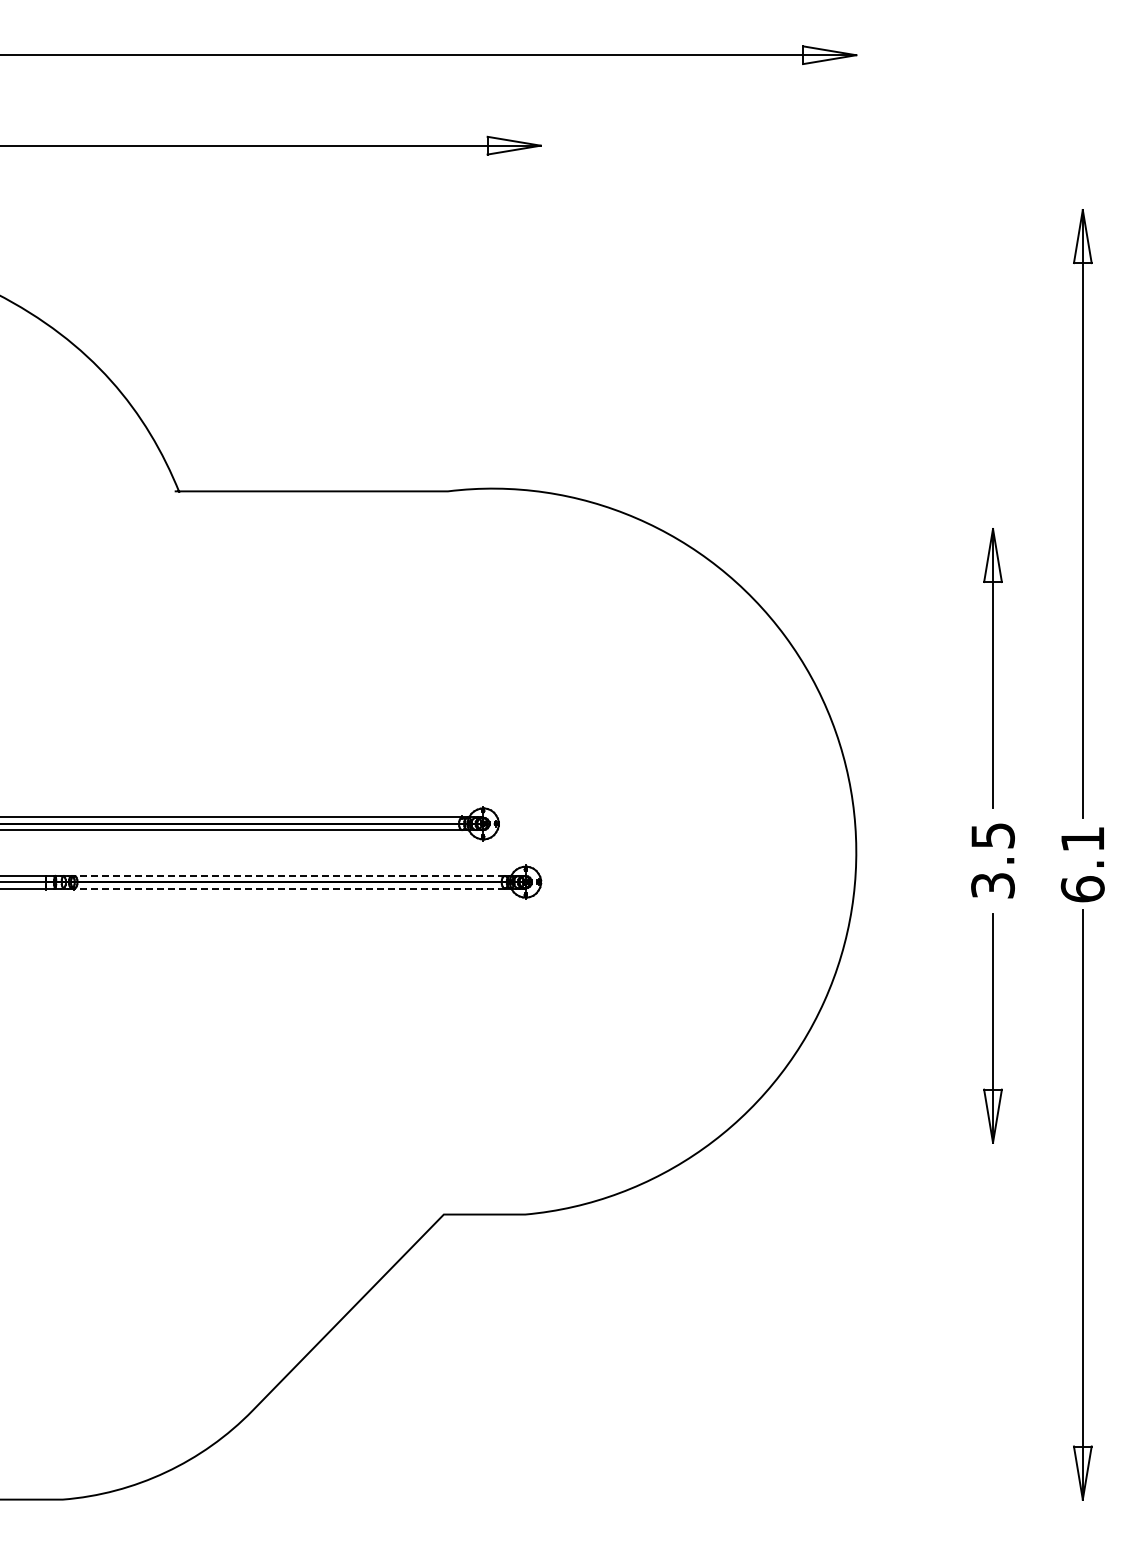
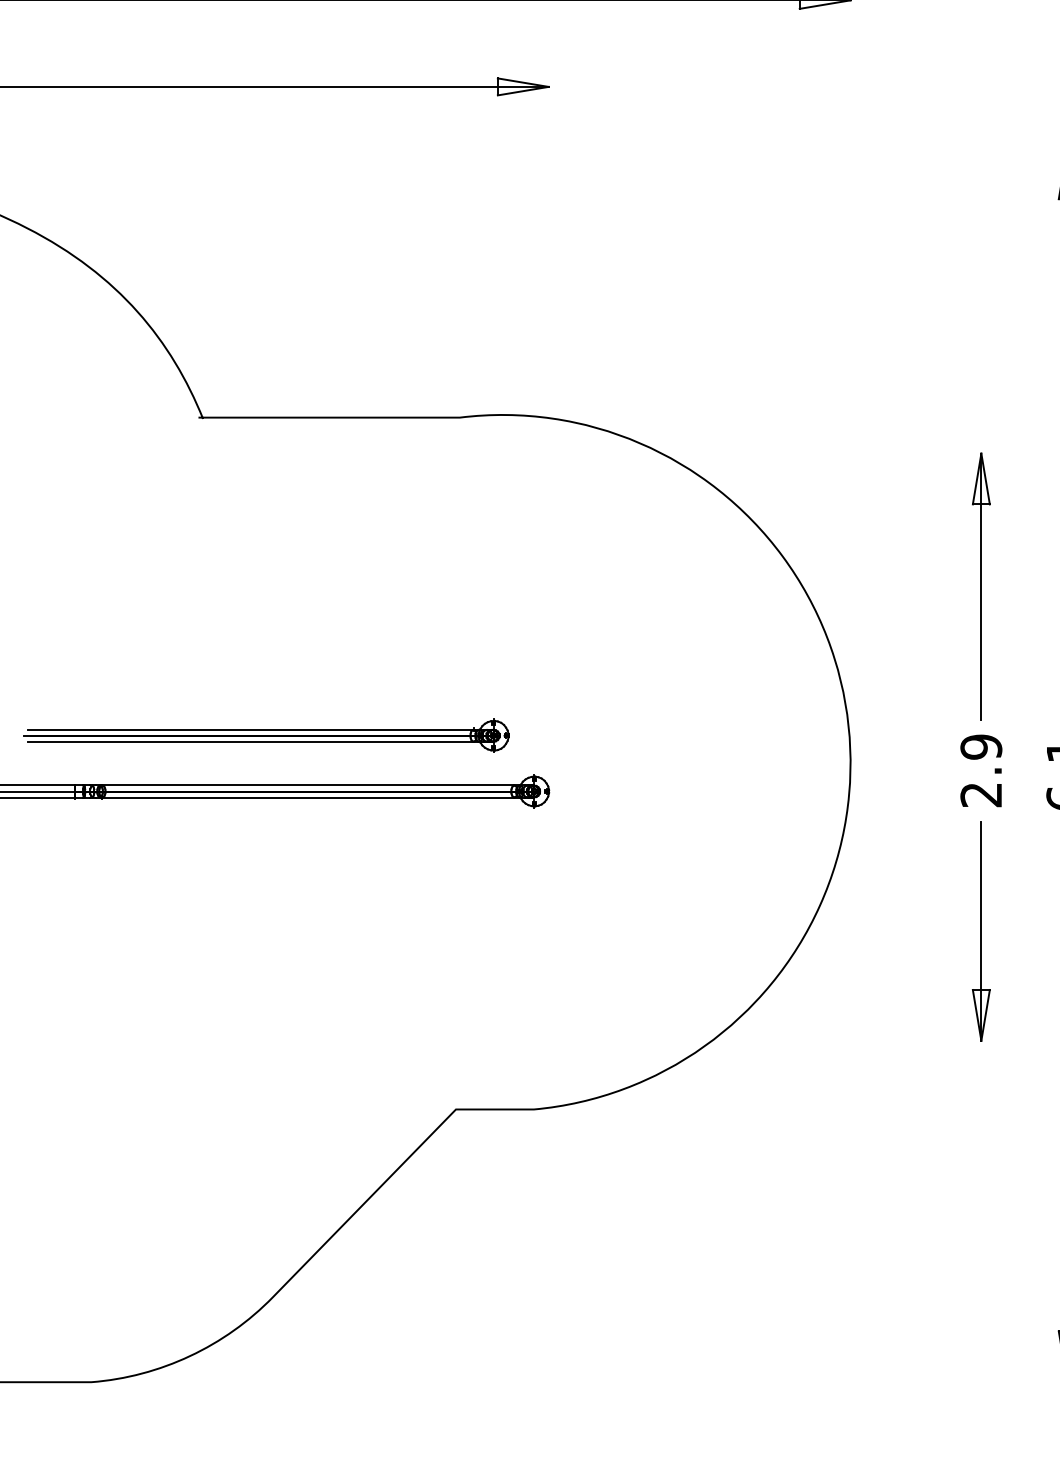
text: (992, 860) -> (980, 770), 3.5 -> 2.9
line: (289, 875) -> (308, 785), dashed -> solid
line: (289, 888) -> (308, 797), dashed -> solid

